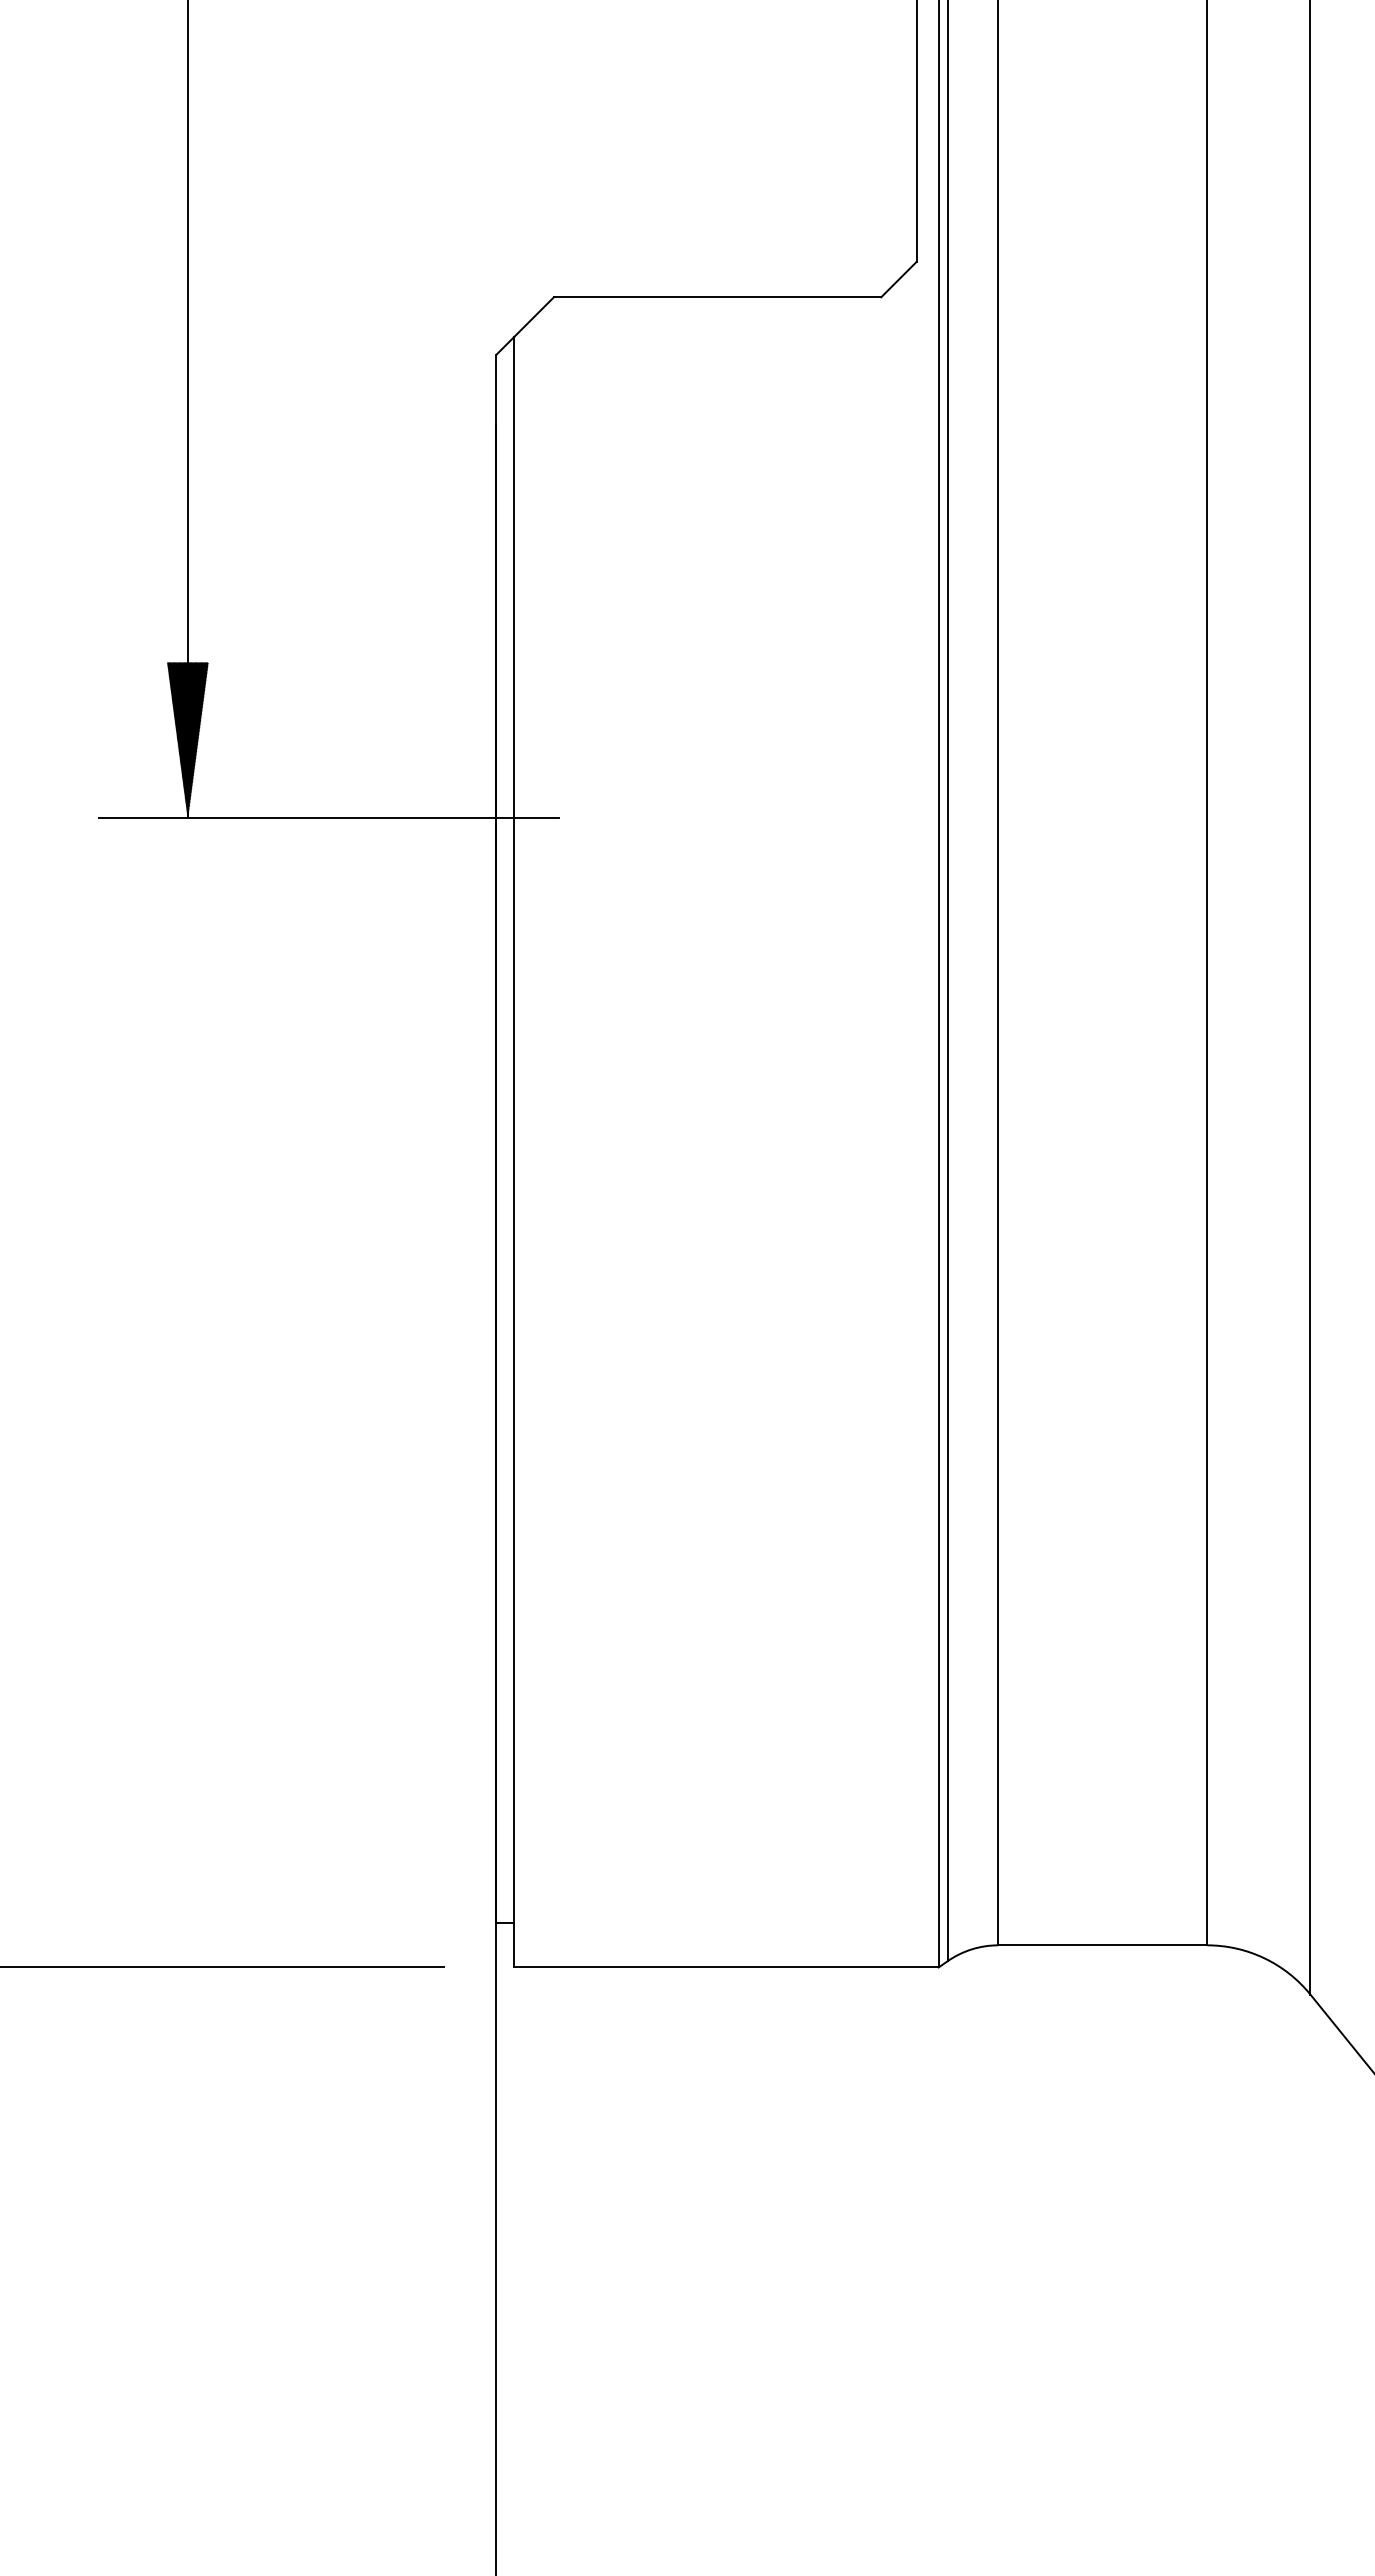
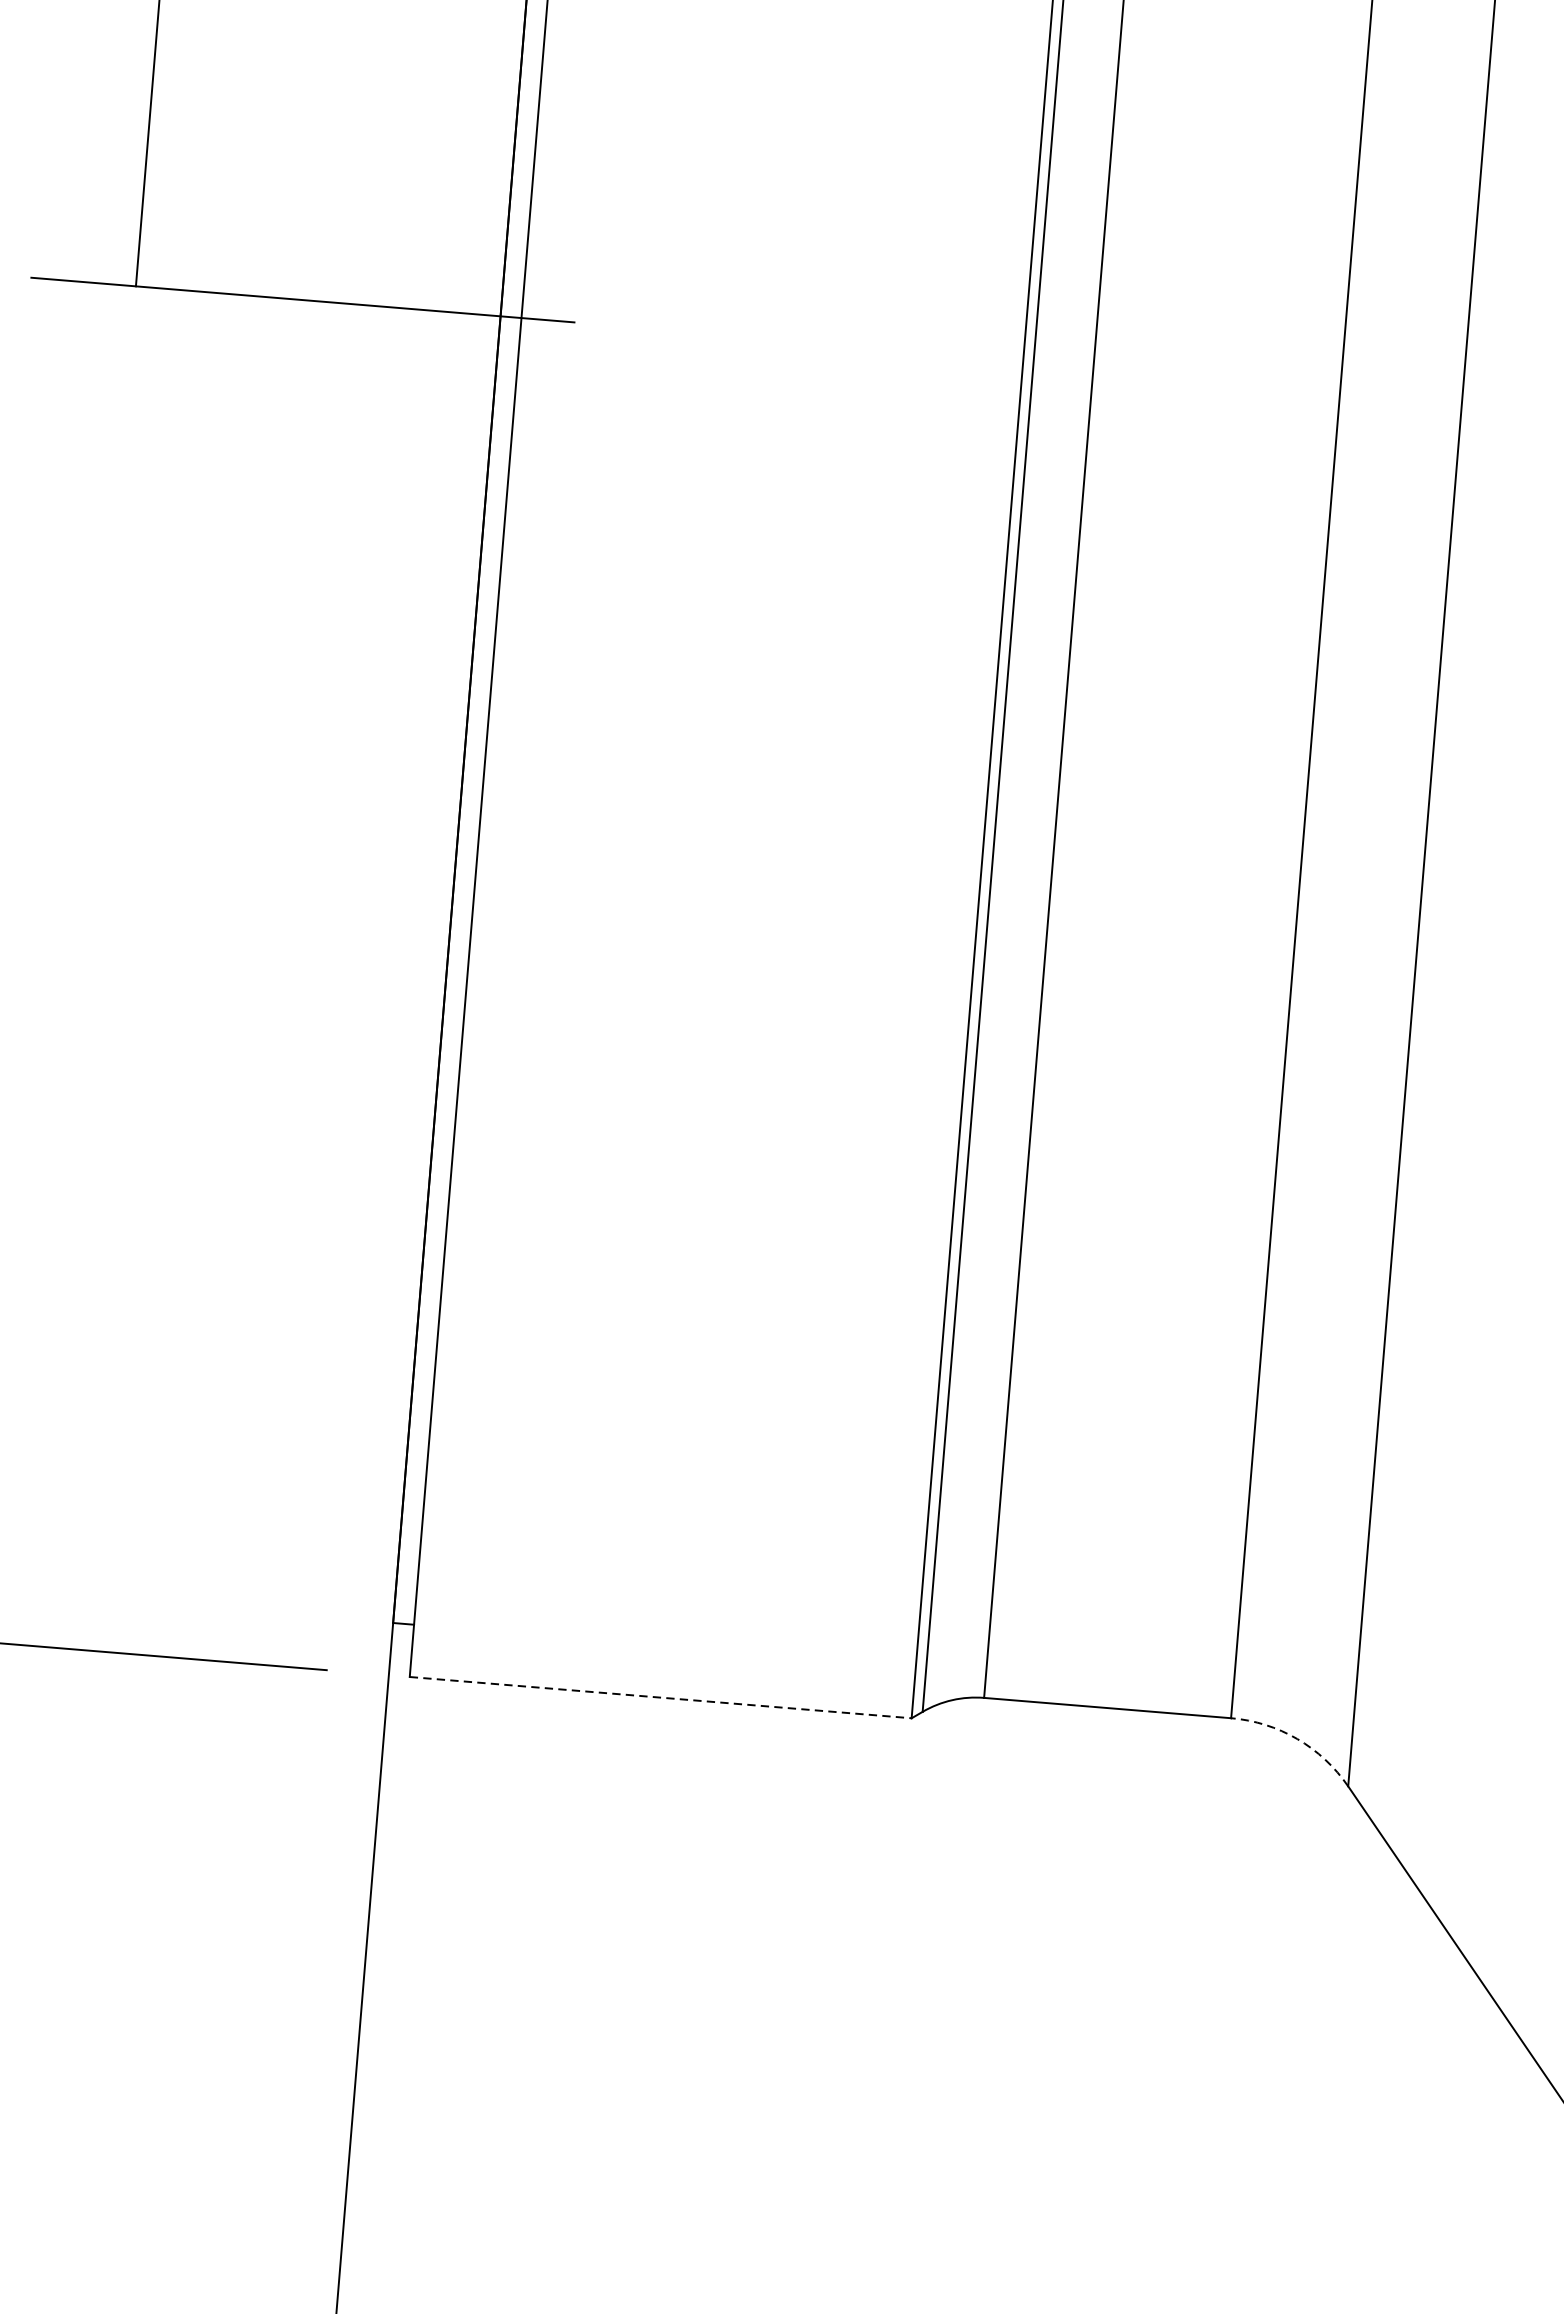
hatch: (187, 739) -> (143, 194), removed
arc: (1264, 1958) -> (1297, 1739), solid -> dashed
line: (726, 1967) -> (660, 1697), solid -> dashed

